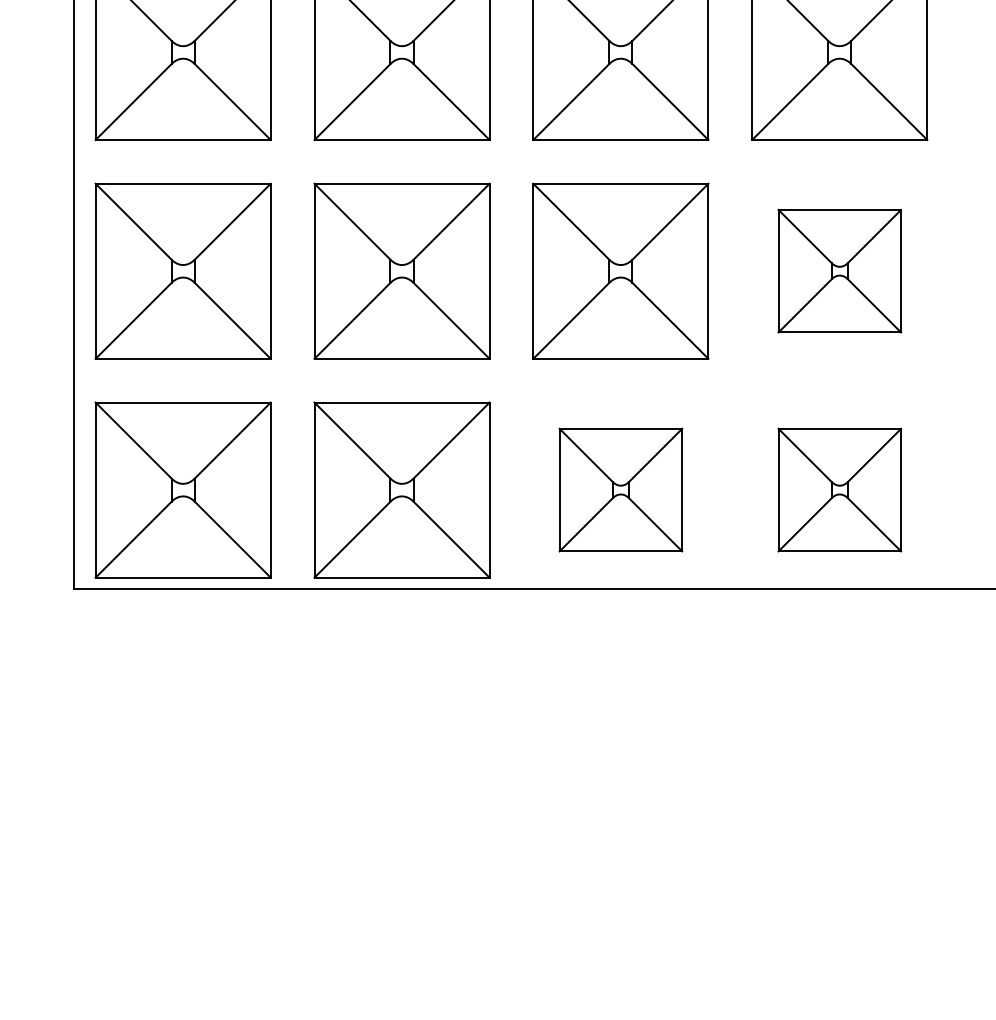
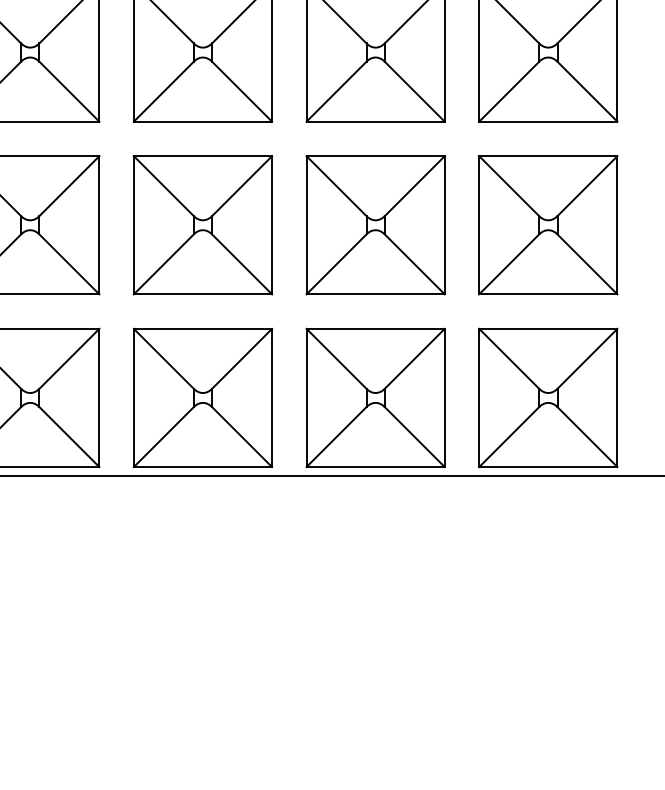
part: (839, 270) -> (548, 224), size x1.43
part: (620, 489) -> (375, 397), size x1.43
part: (839, 489) -> (548, 397), size x1.43

